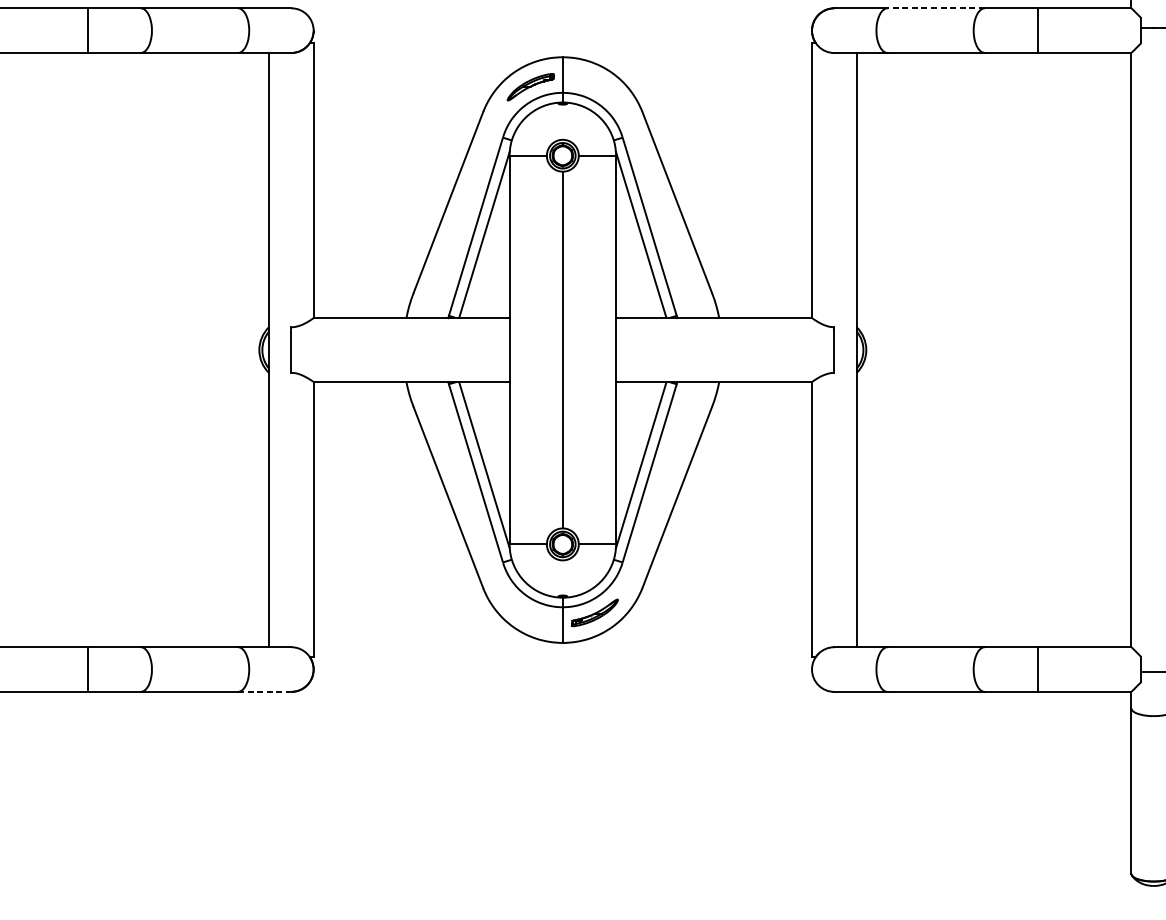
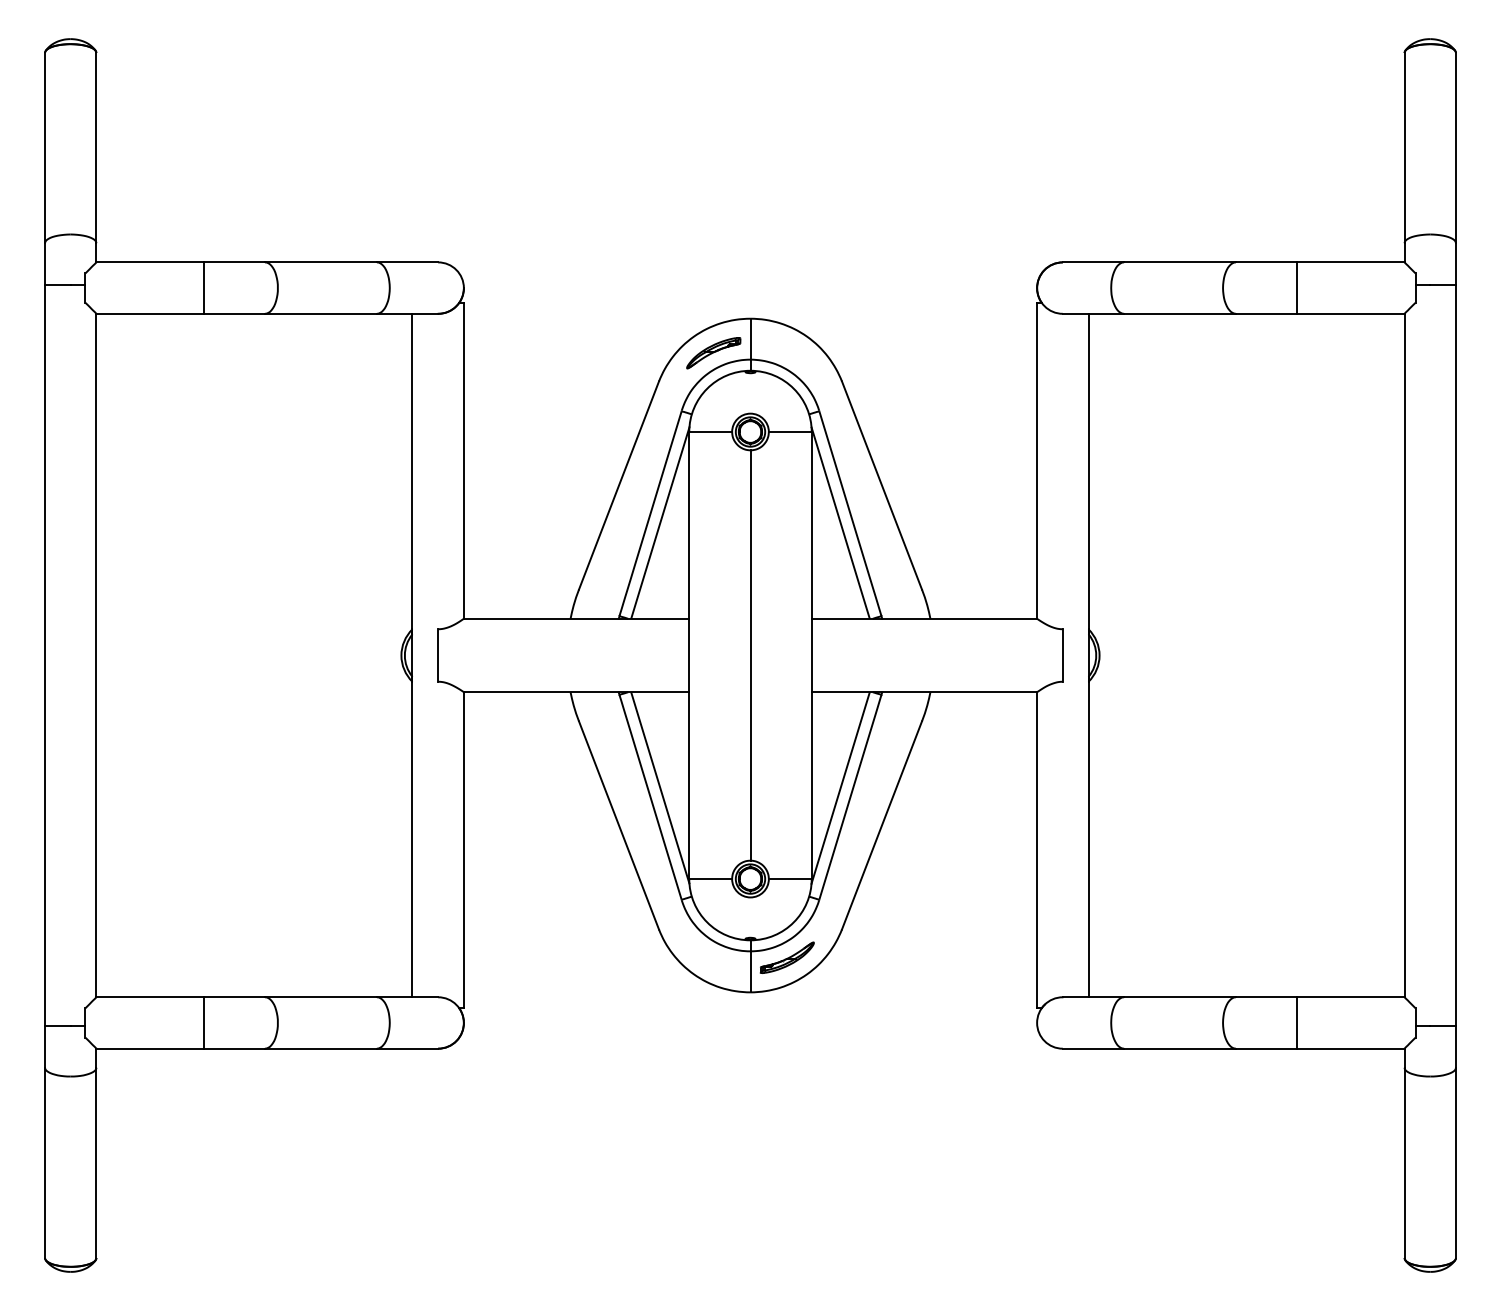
line: (935, 8) -> (1179, 262), dashed -> solid
line: (264, 691) -> (407, 1048), dashed -> solid

